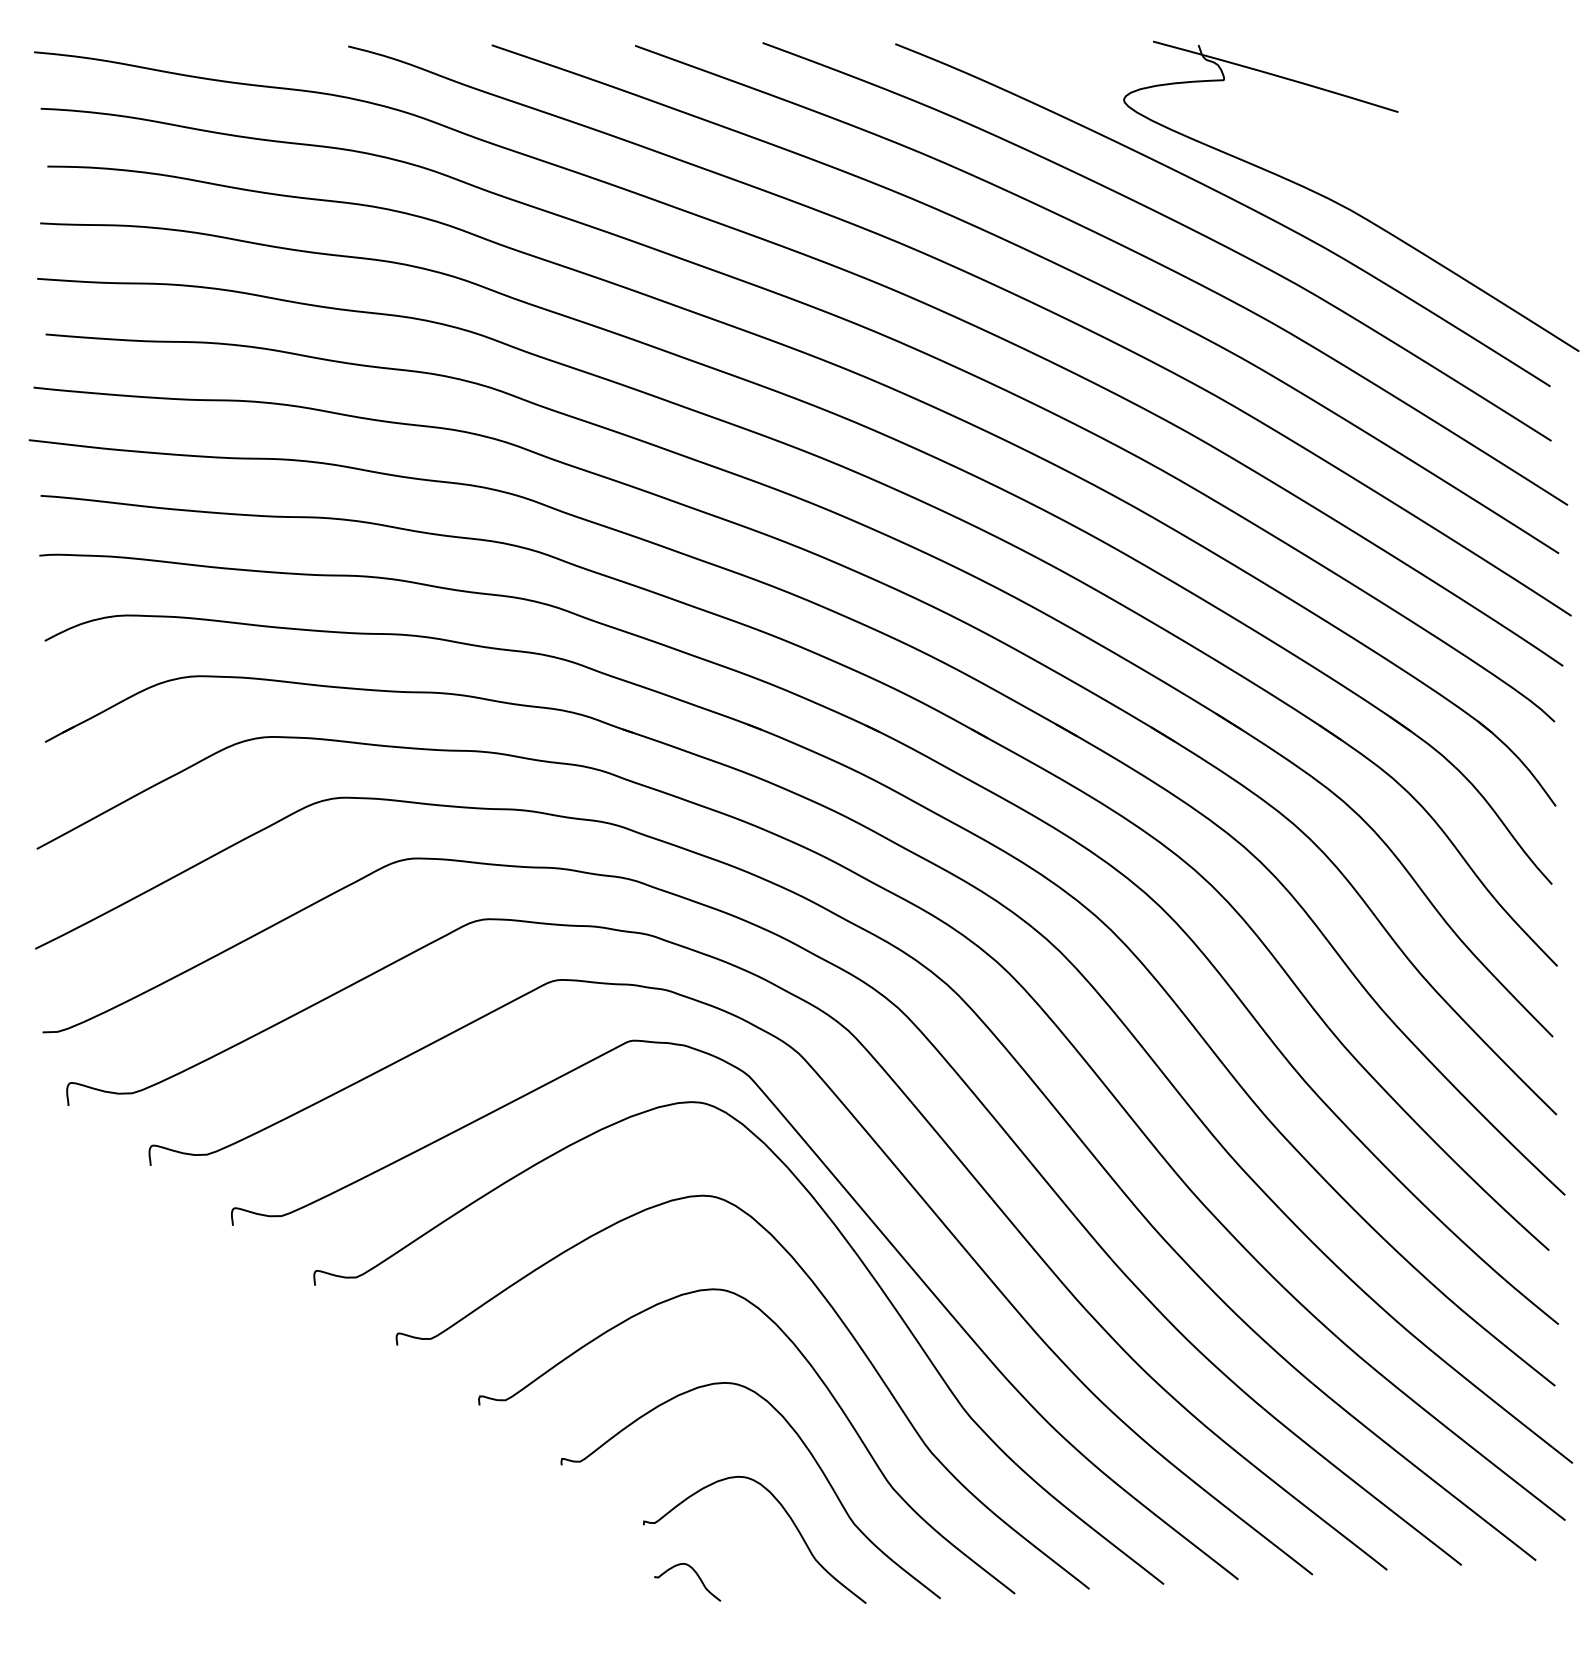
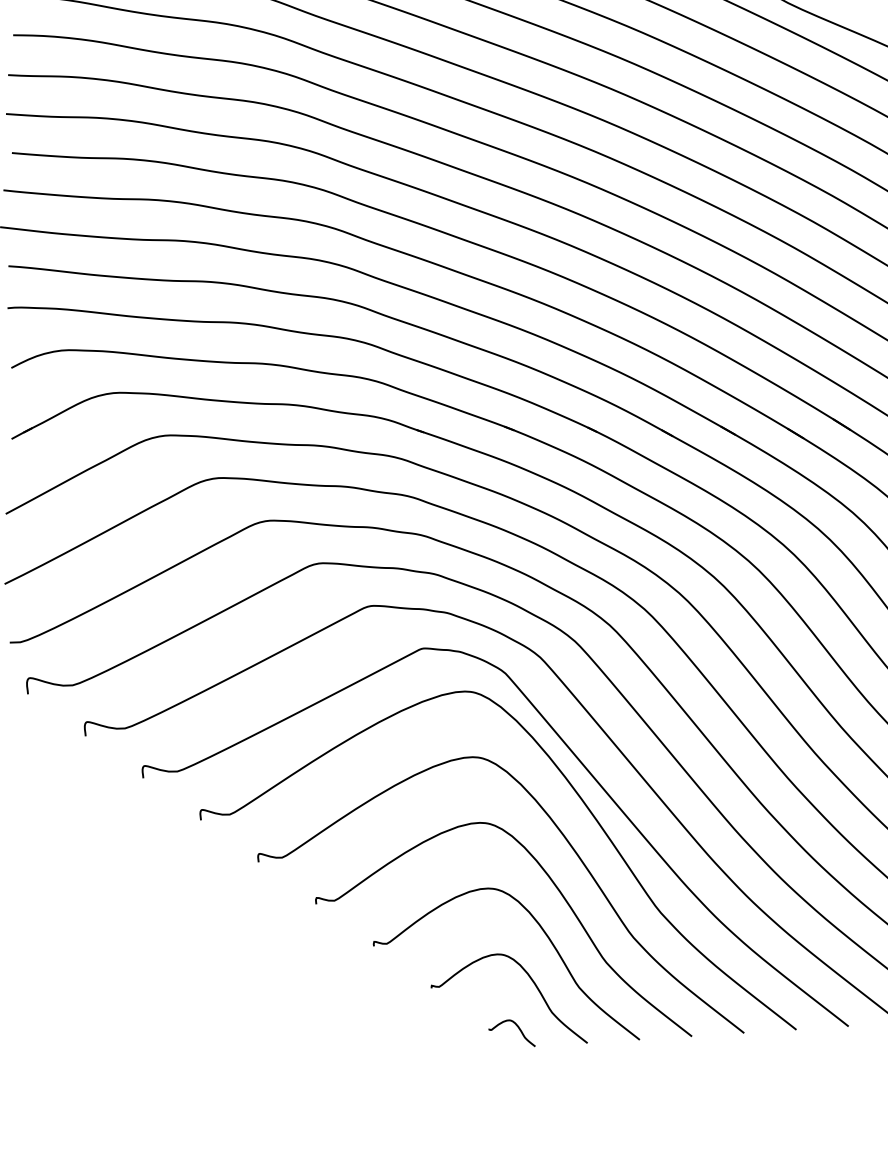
curve: (696, 1575) -> (518, 1028), moved

